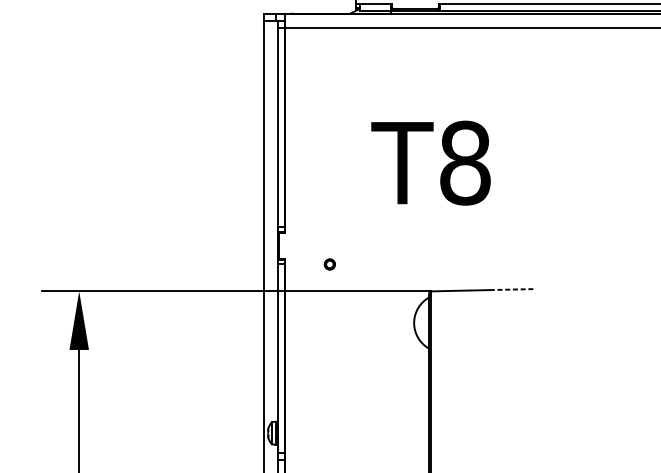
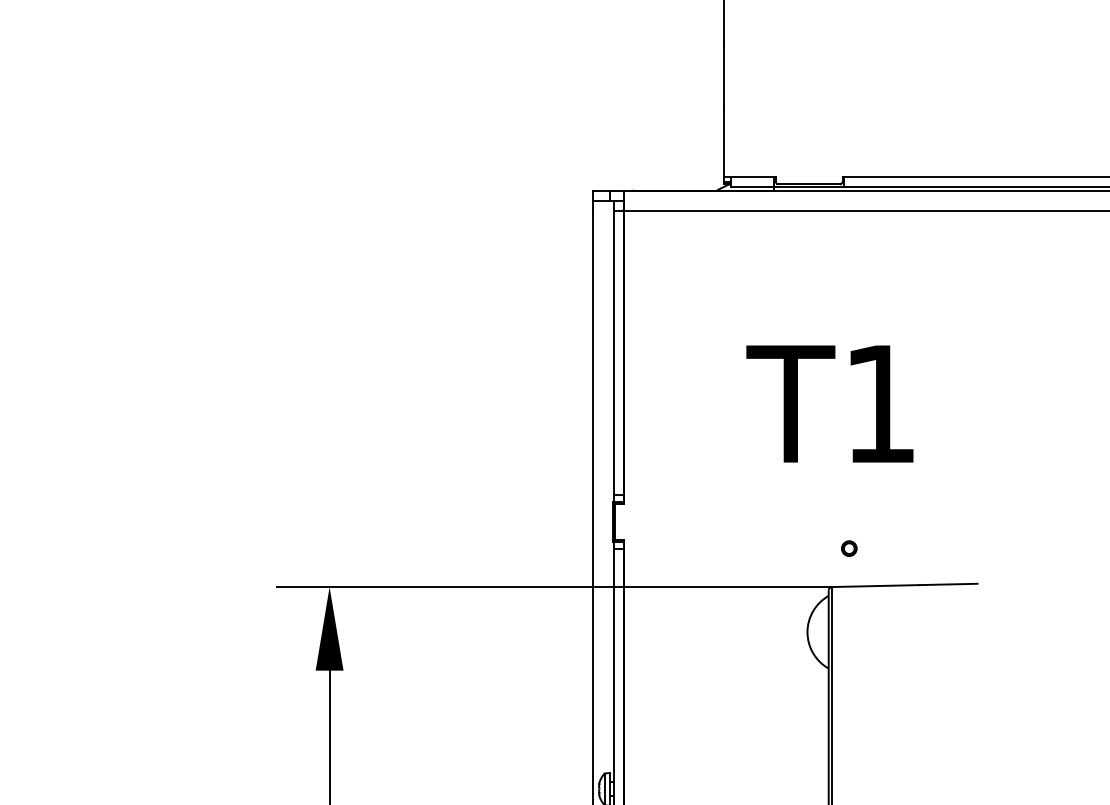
text: (465, 162) -> (880, 403), T8 -> T1
part: (330, 264) -> (849, 548), moved
line: (512, 289) -> (948, 584), dashed -> solid

